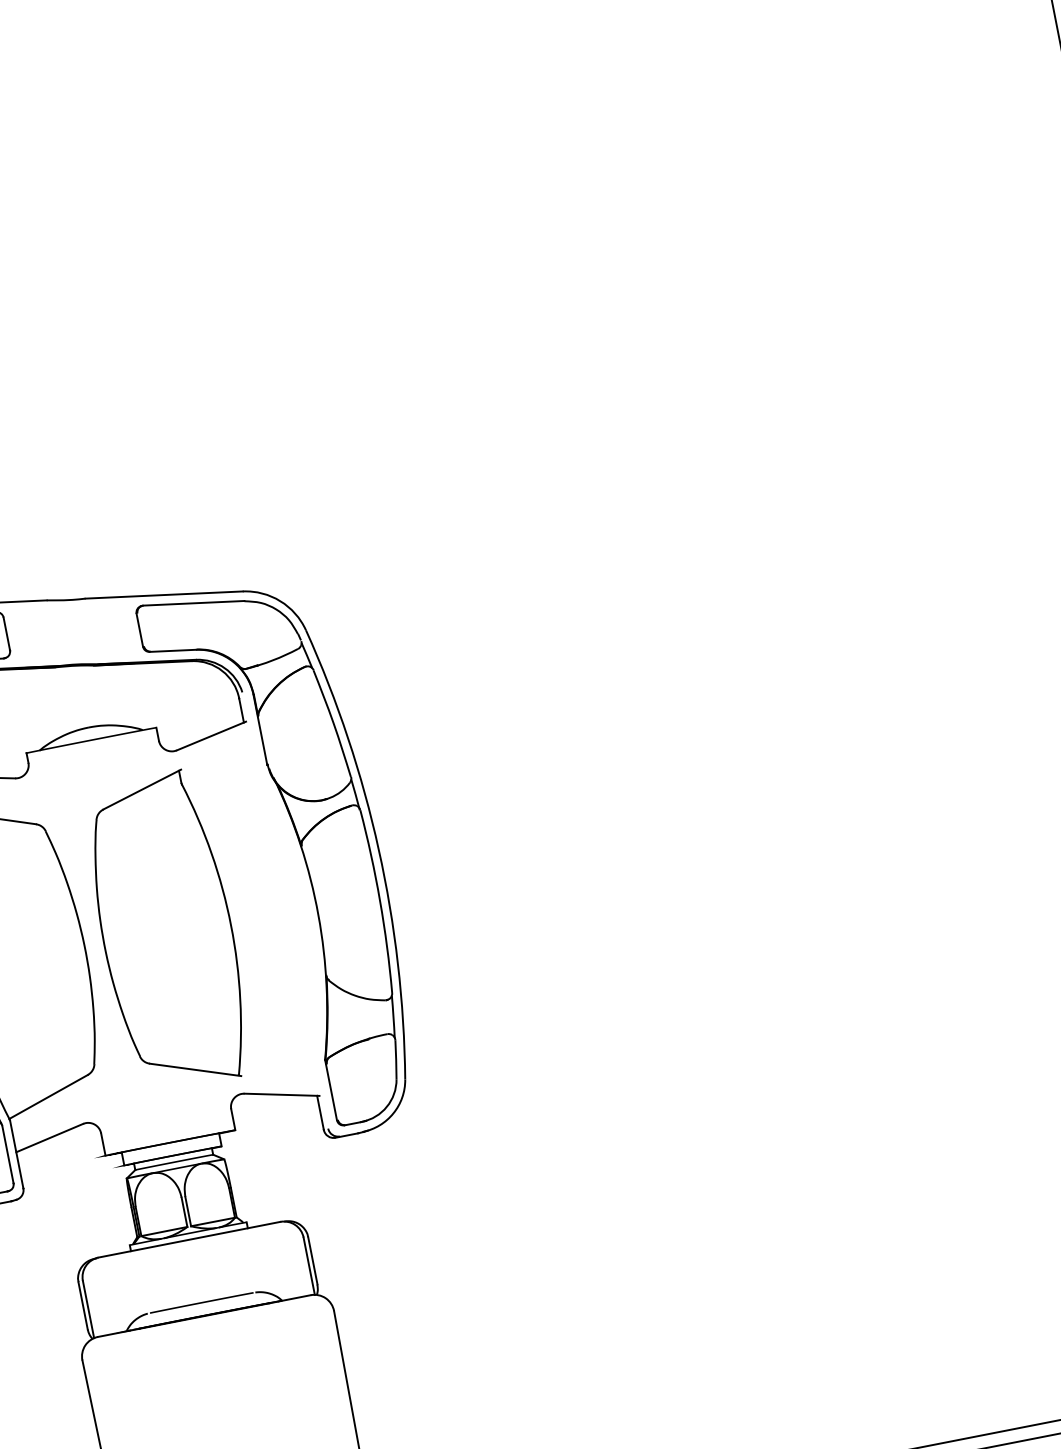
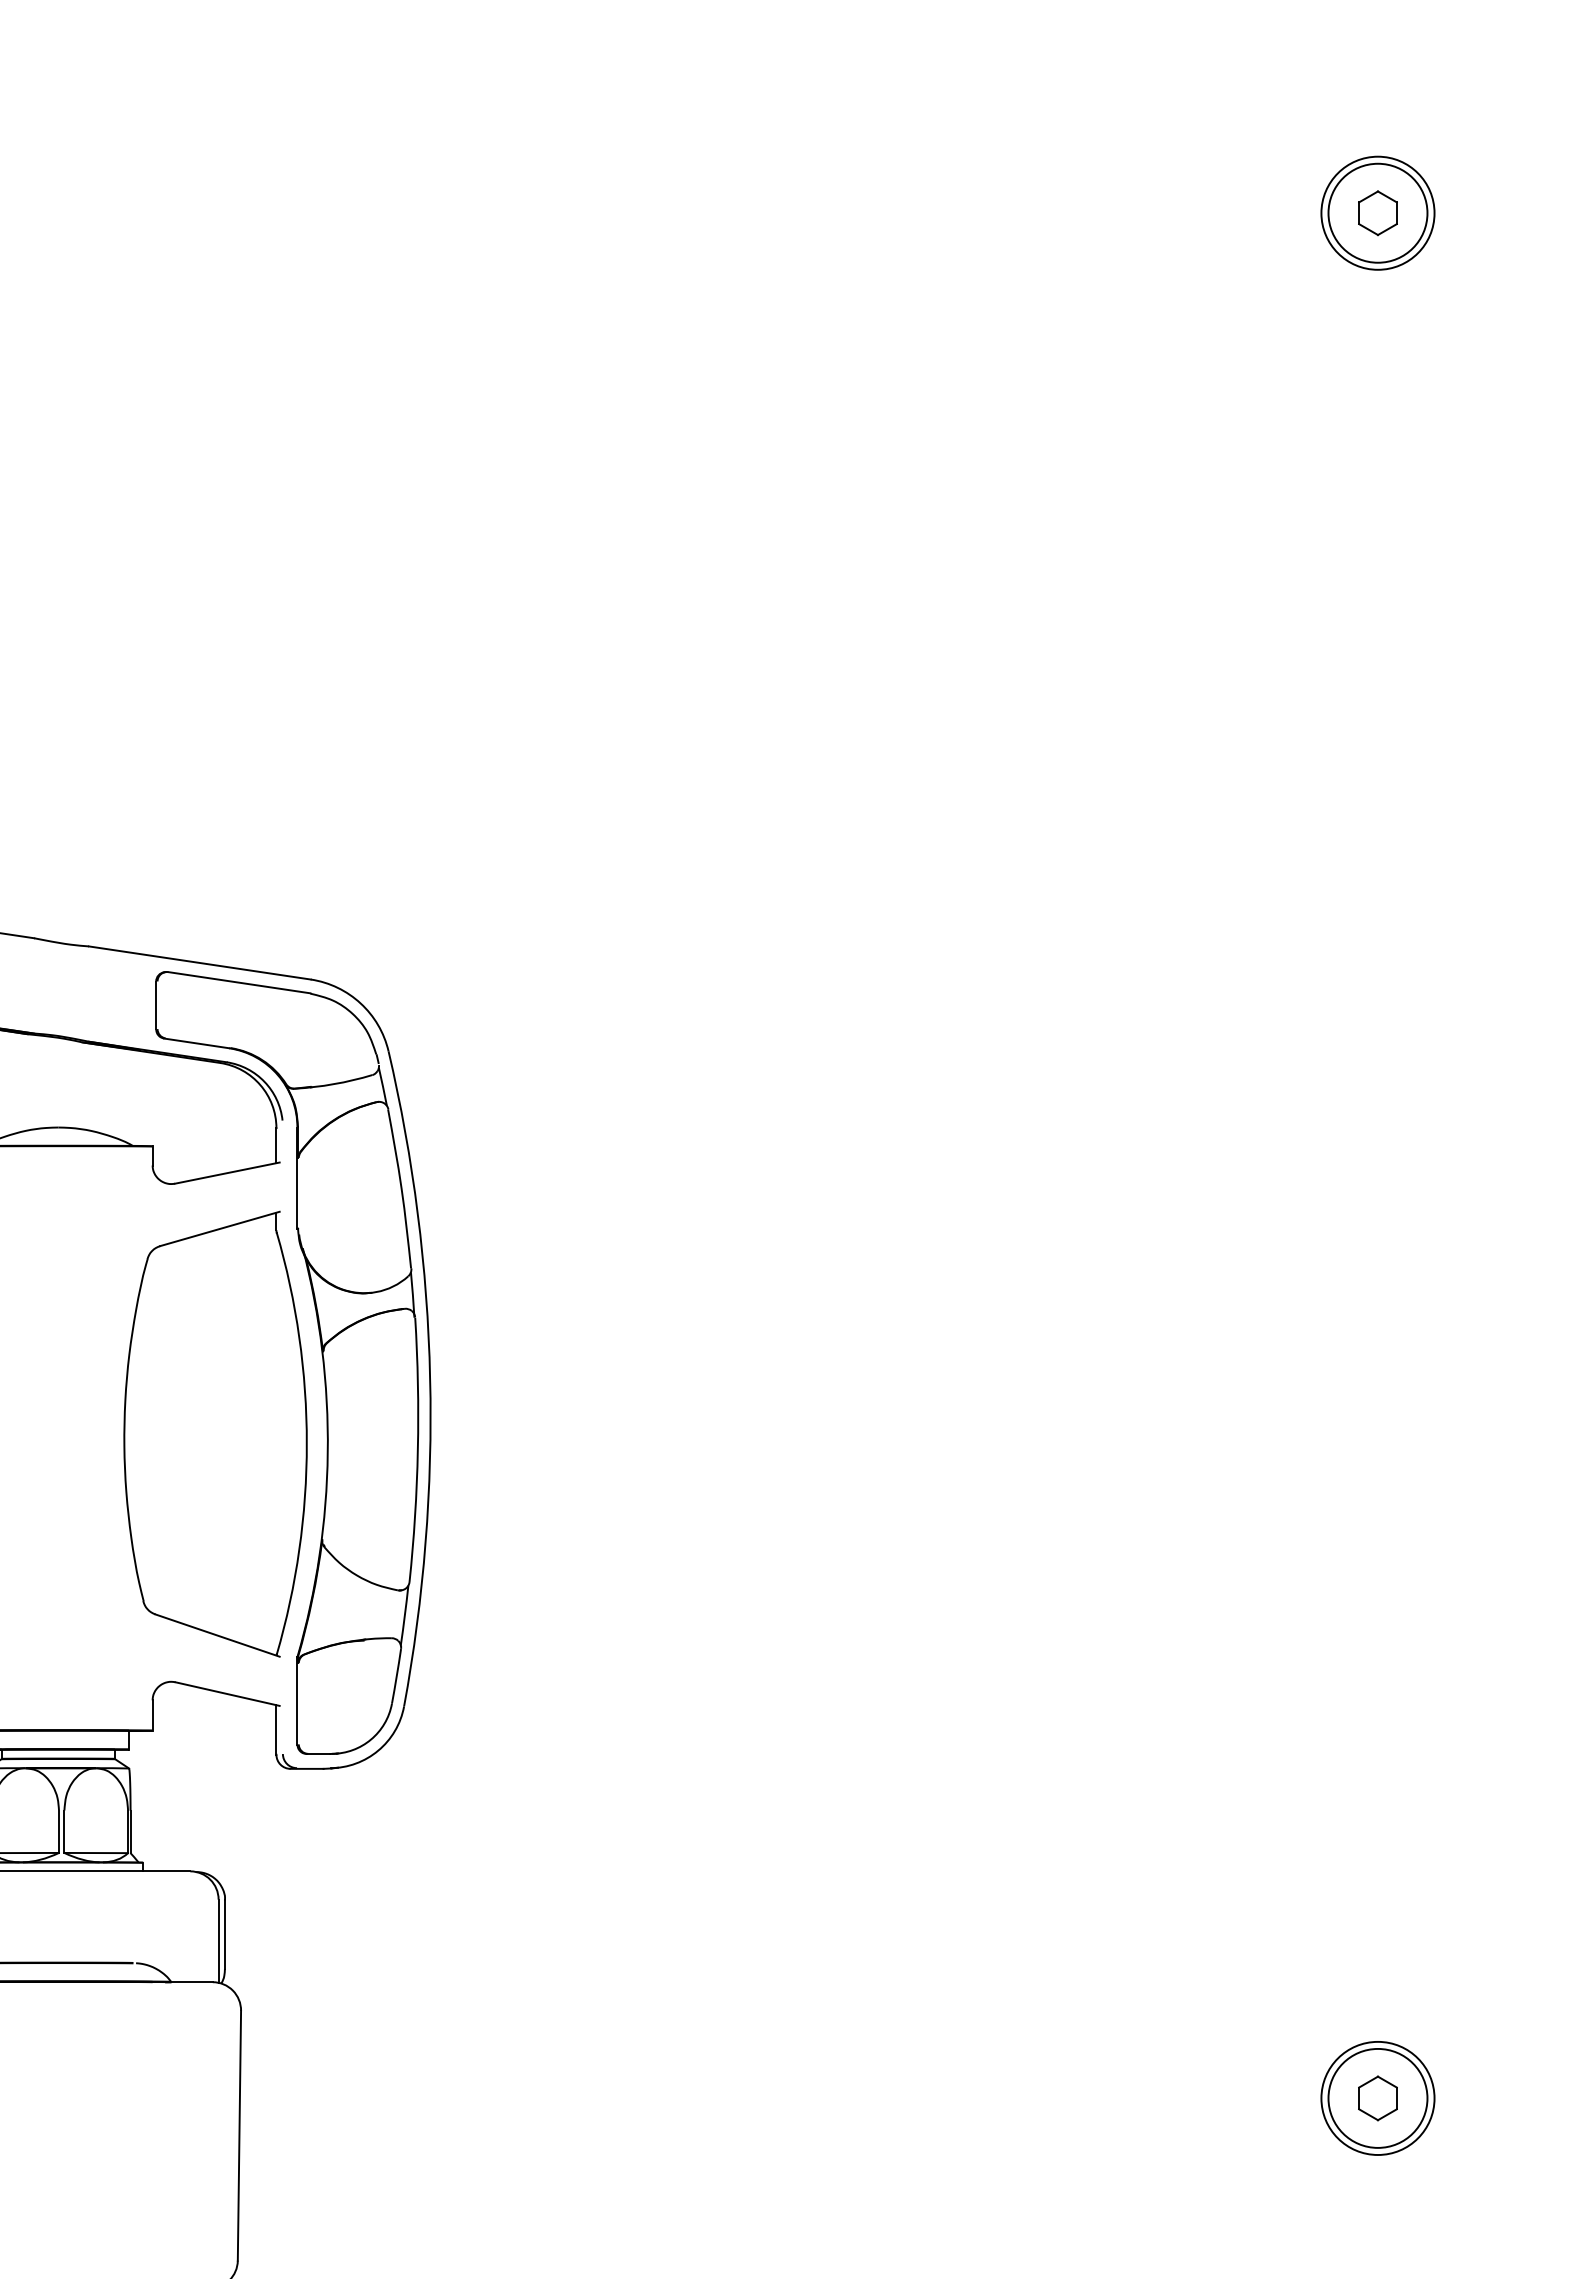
part: (166, 931) -> (215, 1433), moved

